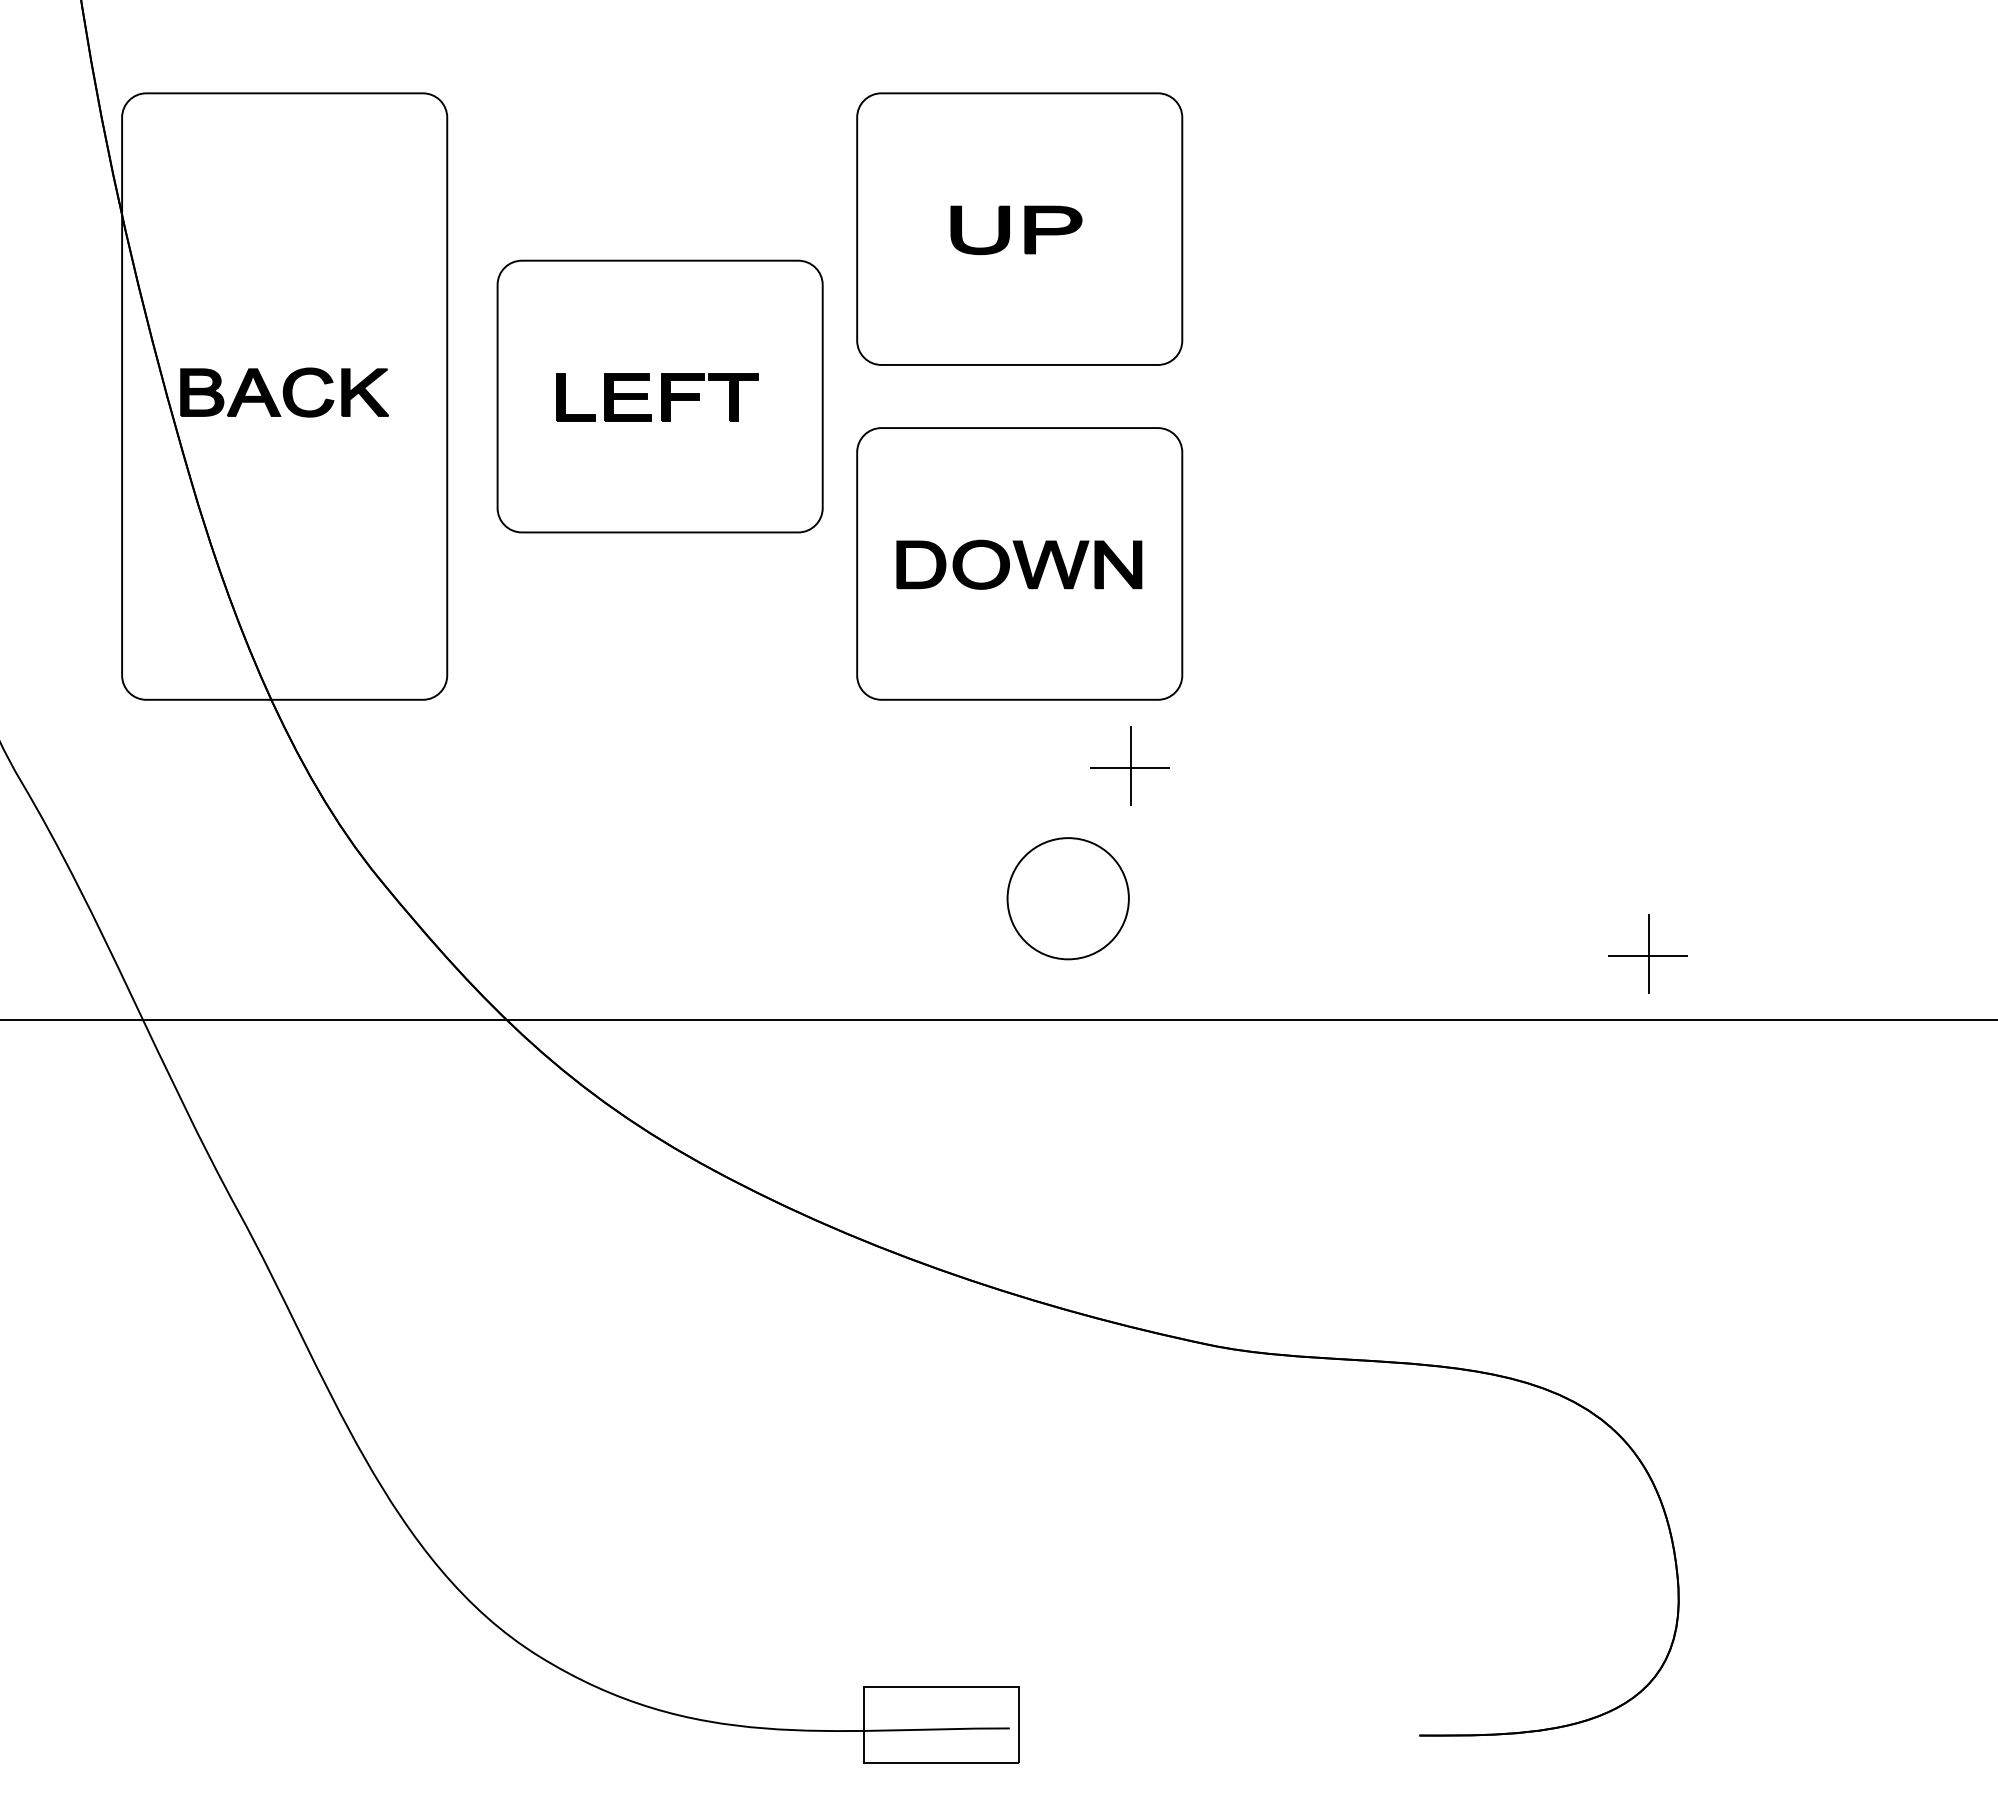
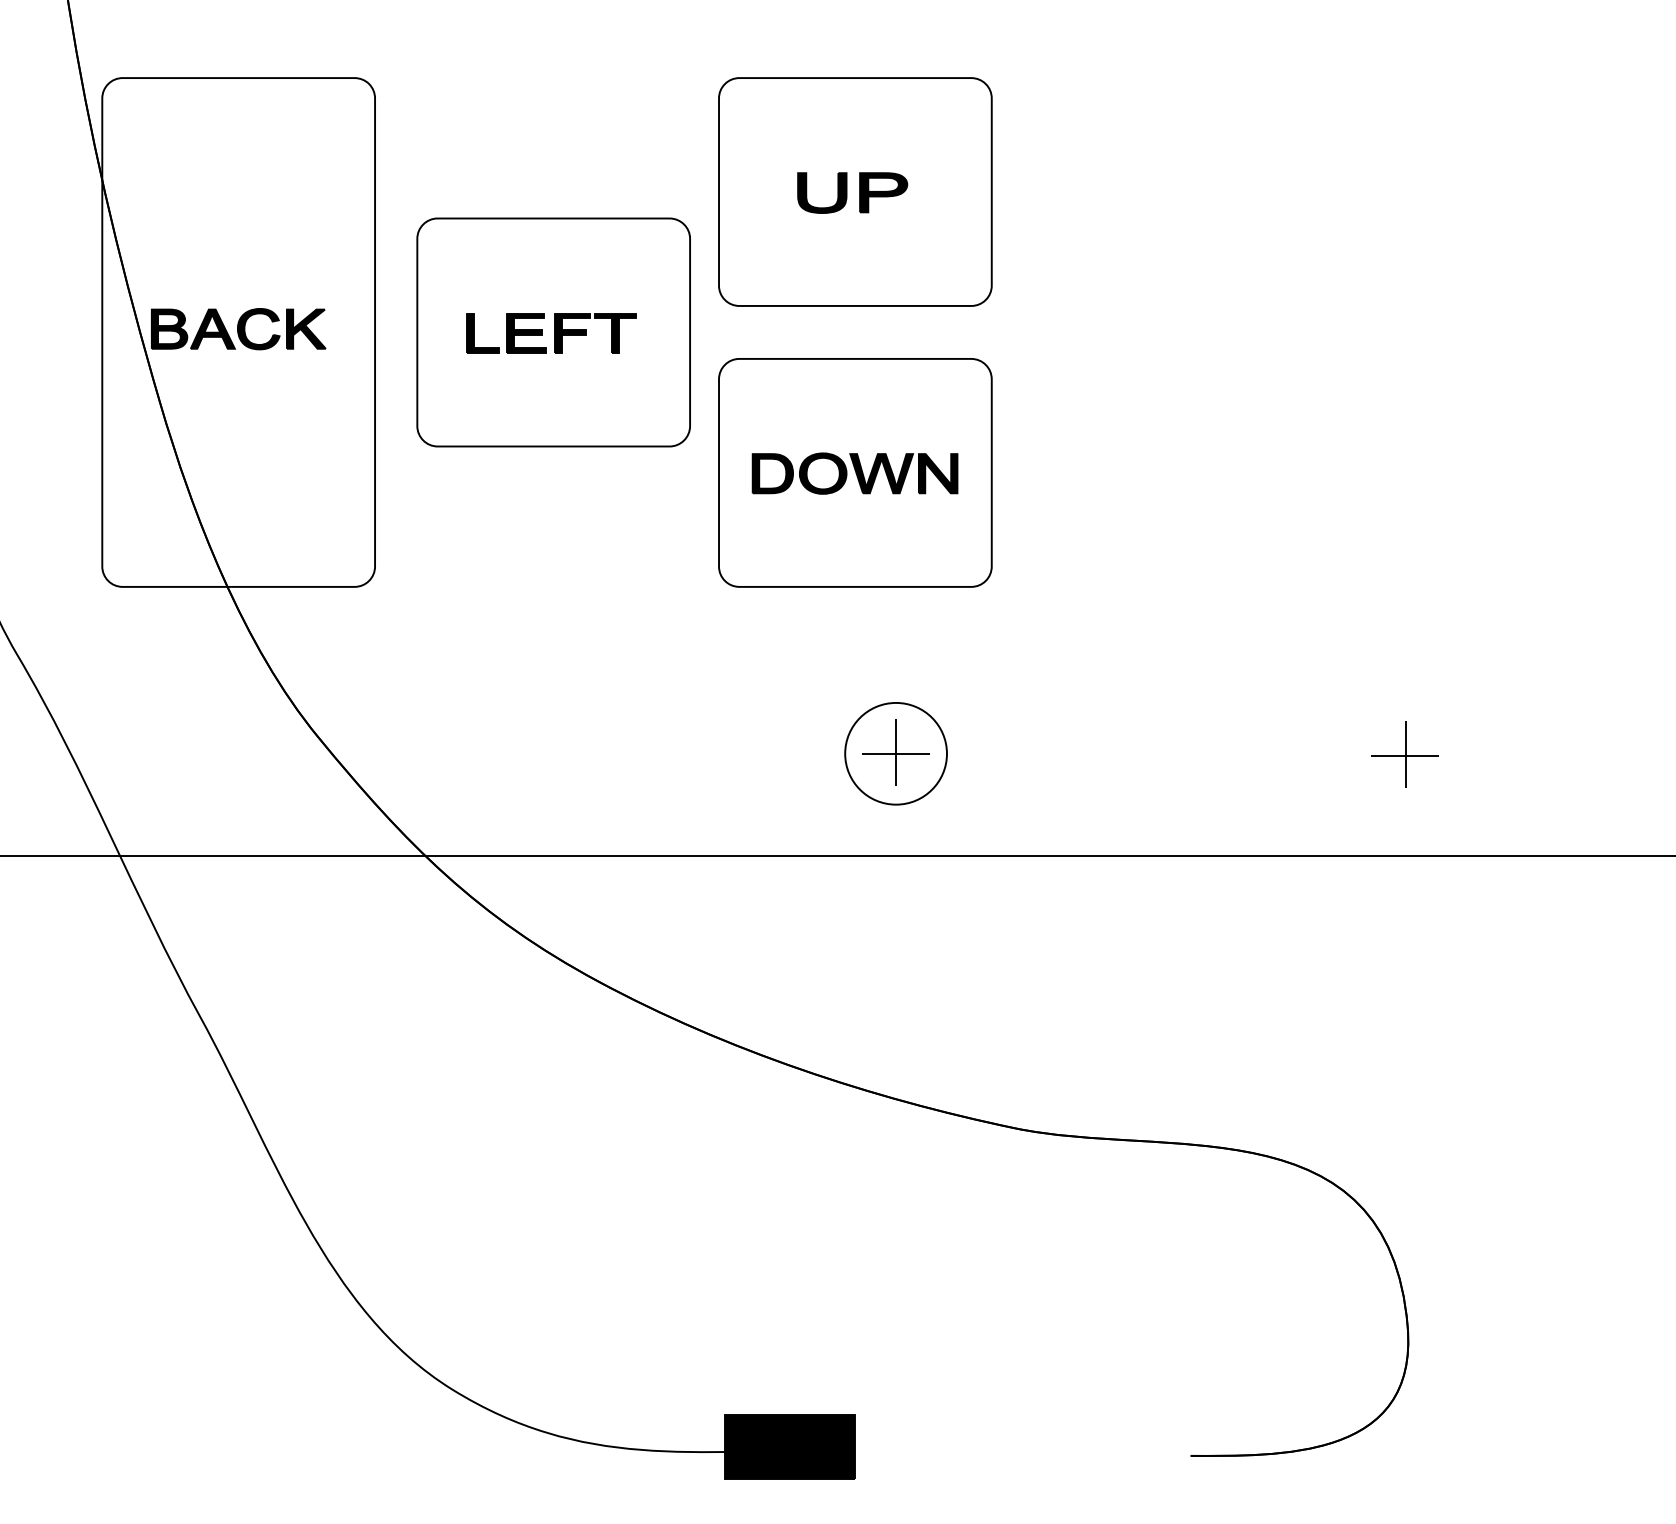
part: (1129, 765) -> (895, 751), moved
part: (1647, 953) -> (1404, 753), moved
fill: (941, 1724) -> (789, 1446), added

